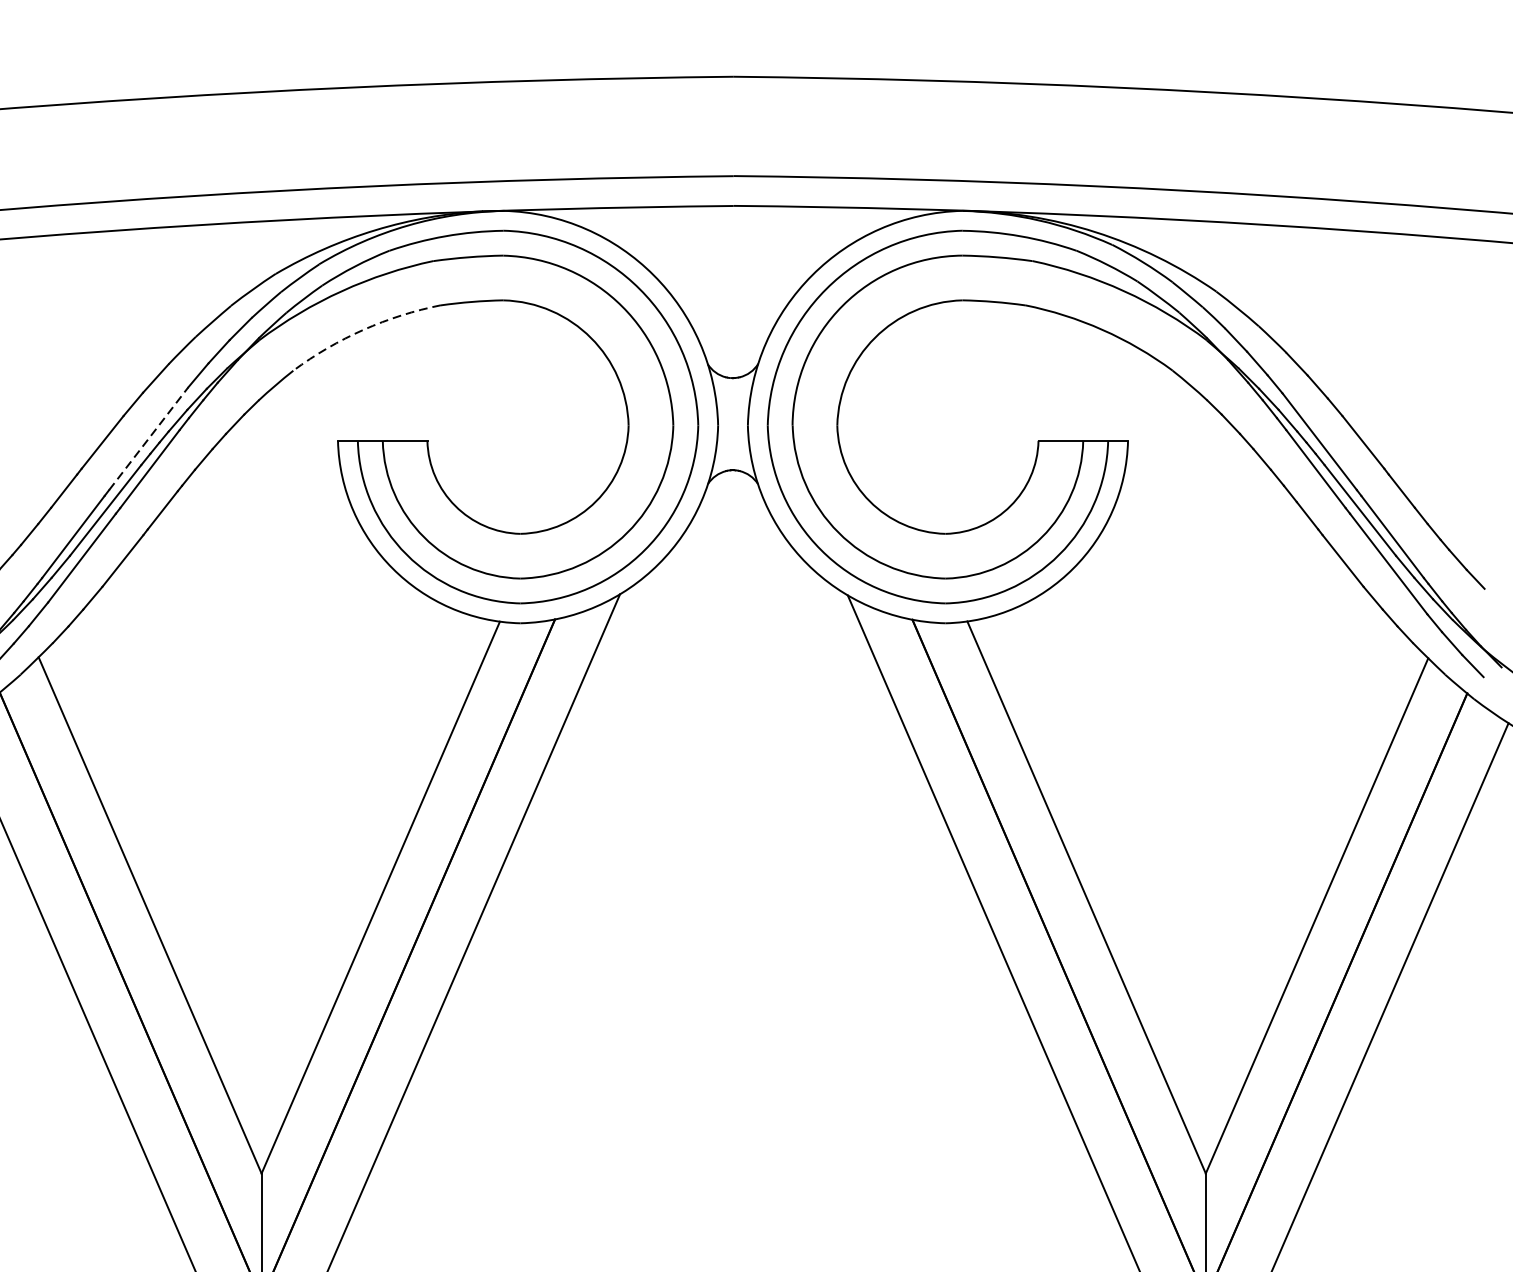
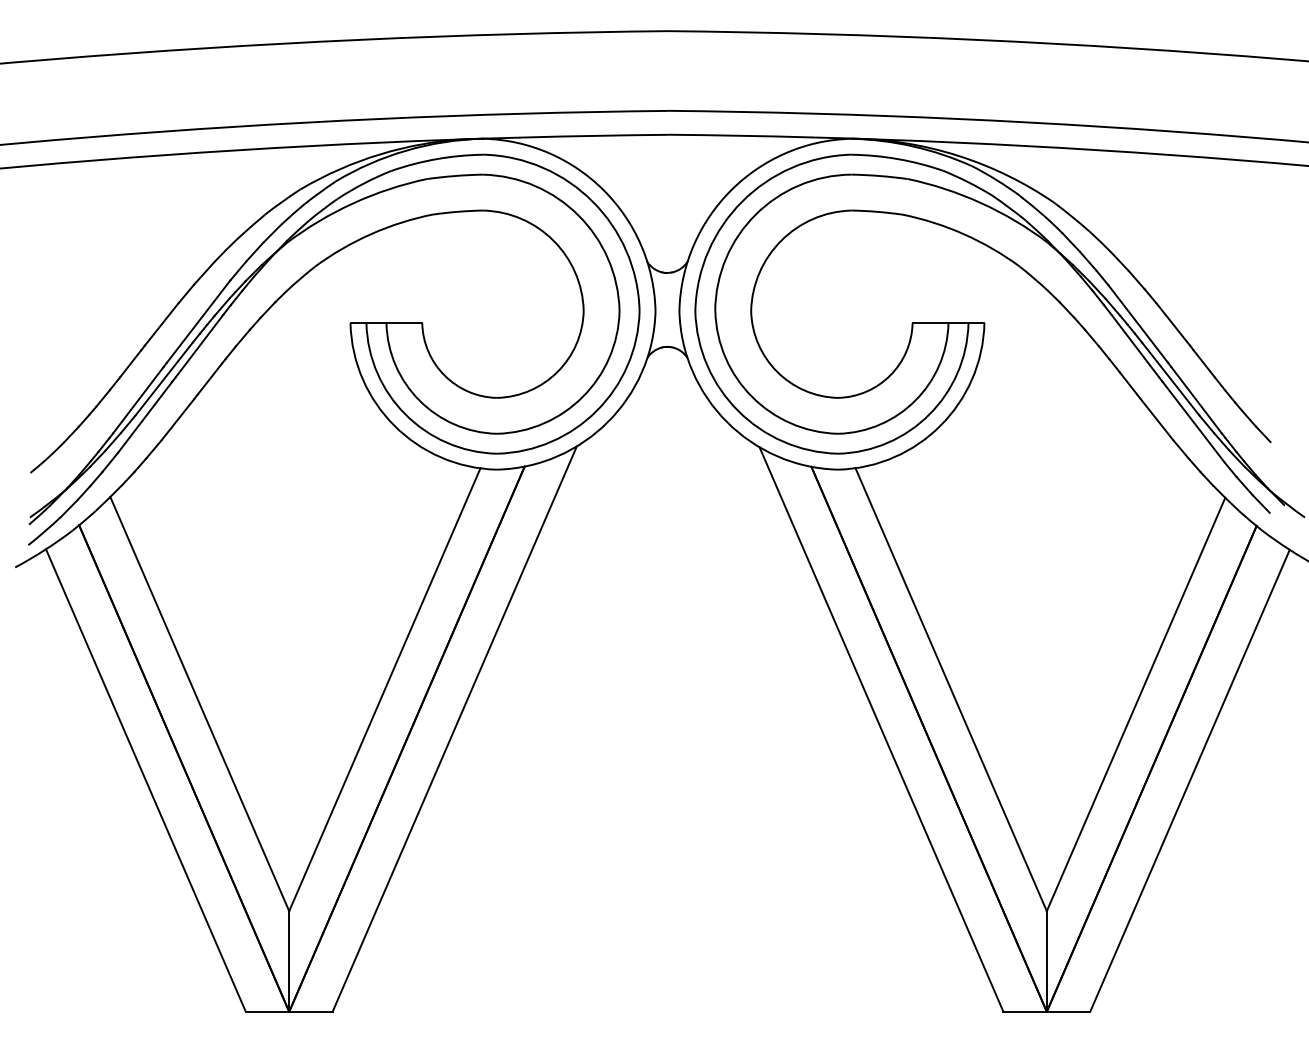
arc: (364, 330) -> (371, 234), dashed -> solid
line: (148, 438) -> (198, 321), dashed -> solid

